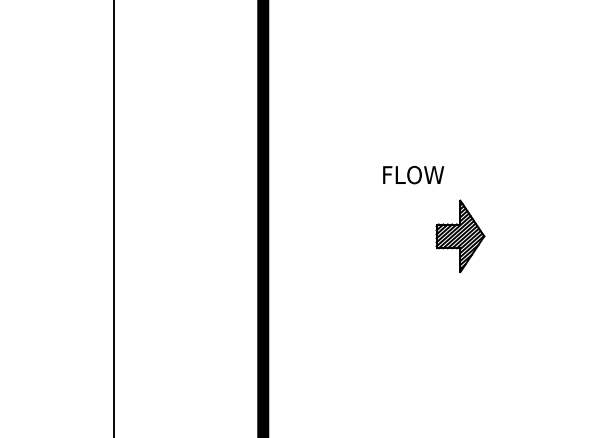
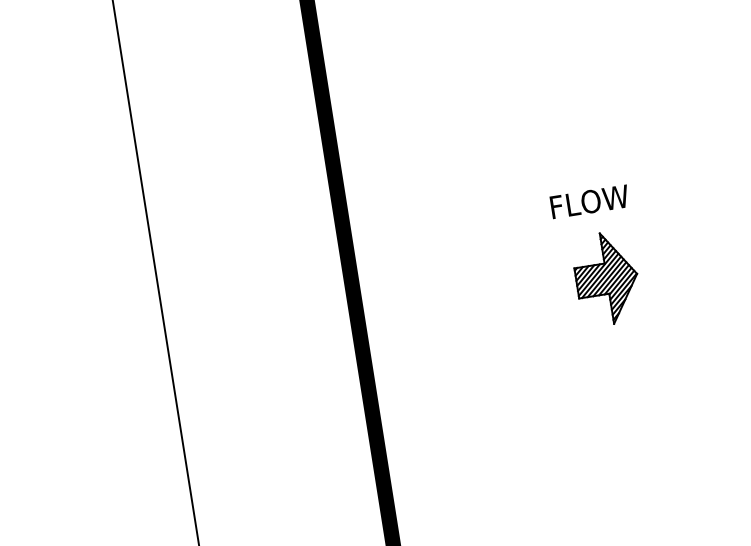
text: (413, 175) -> (589, 202), moved

